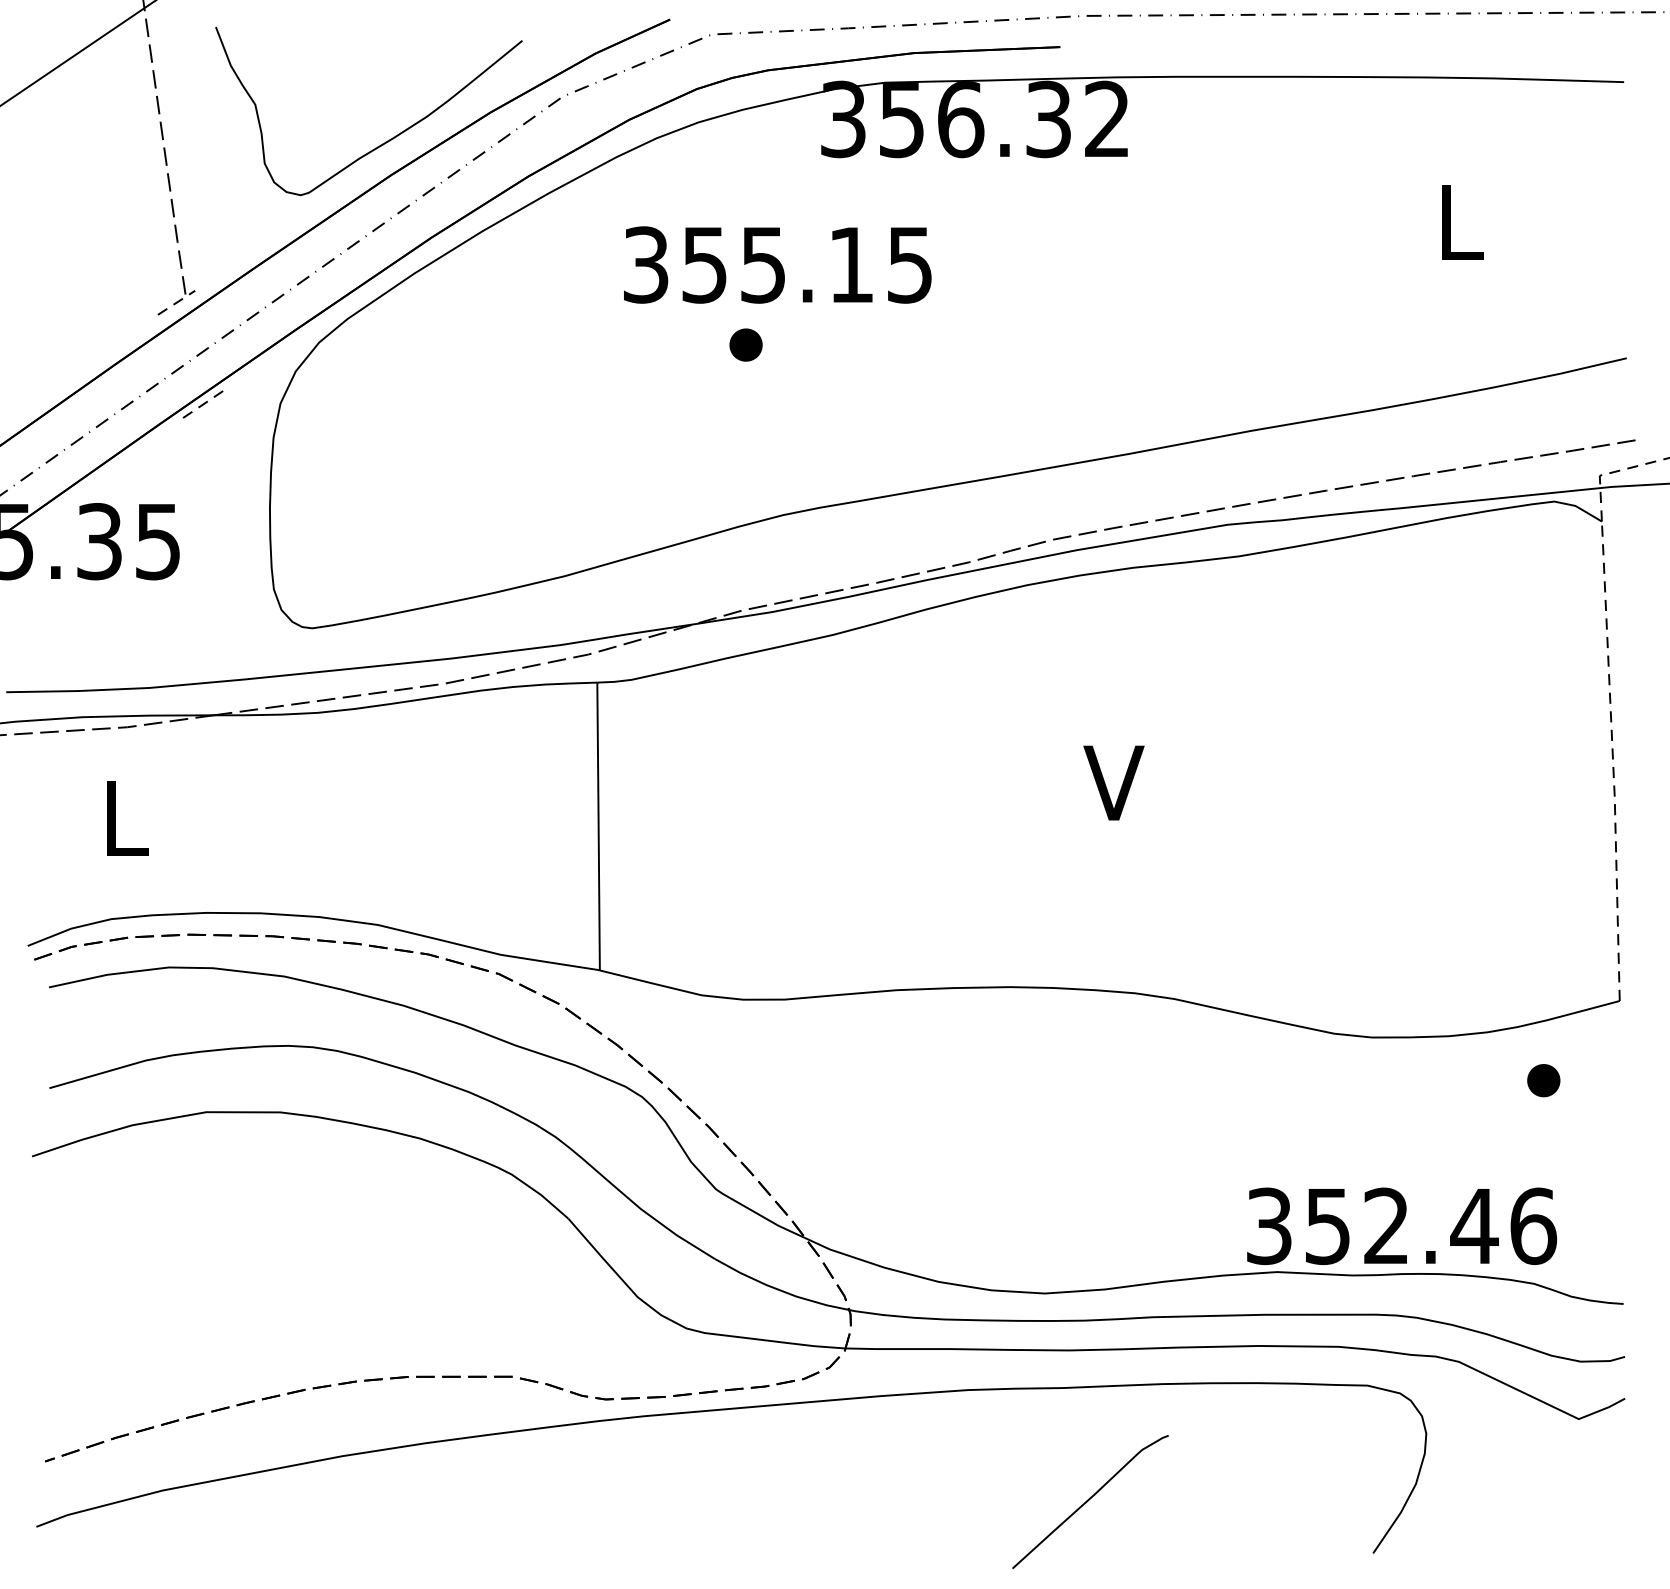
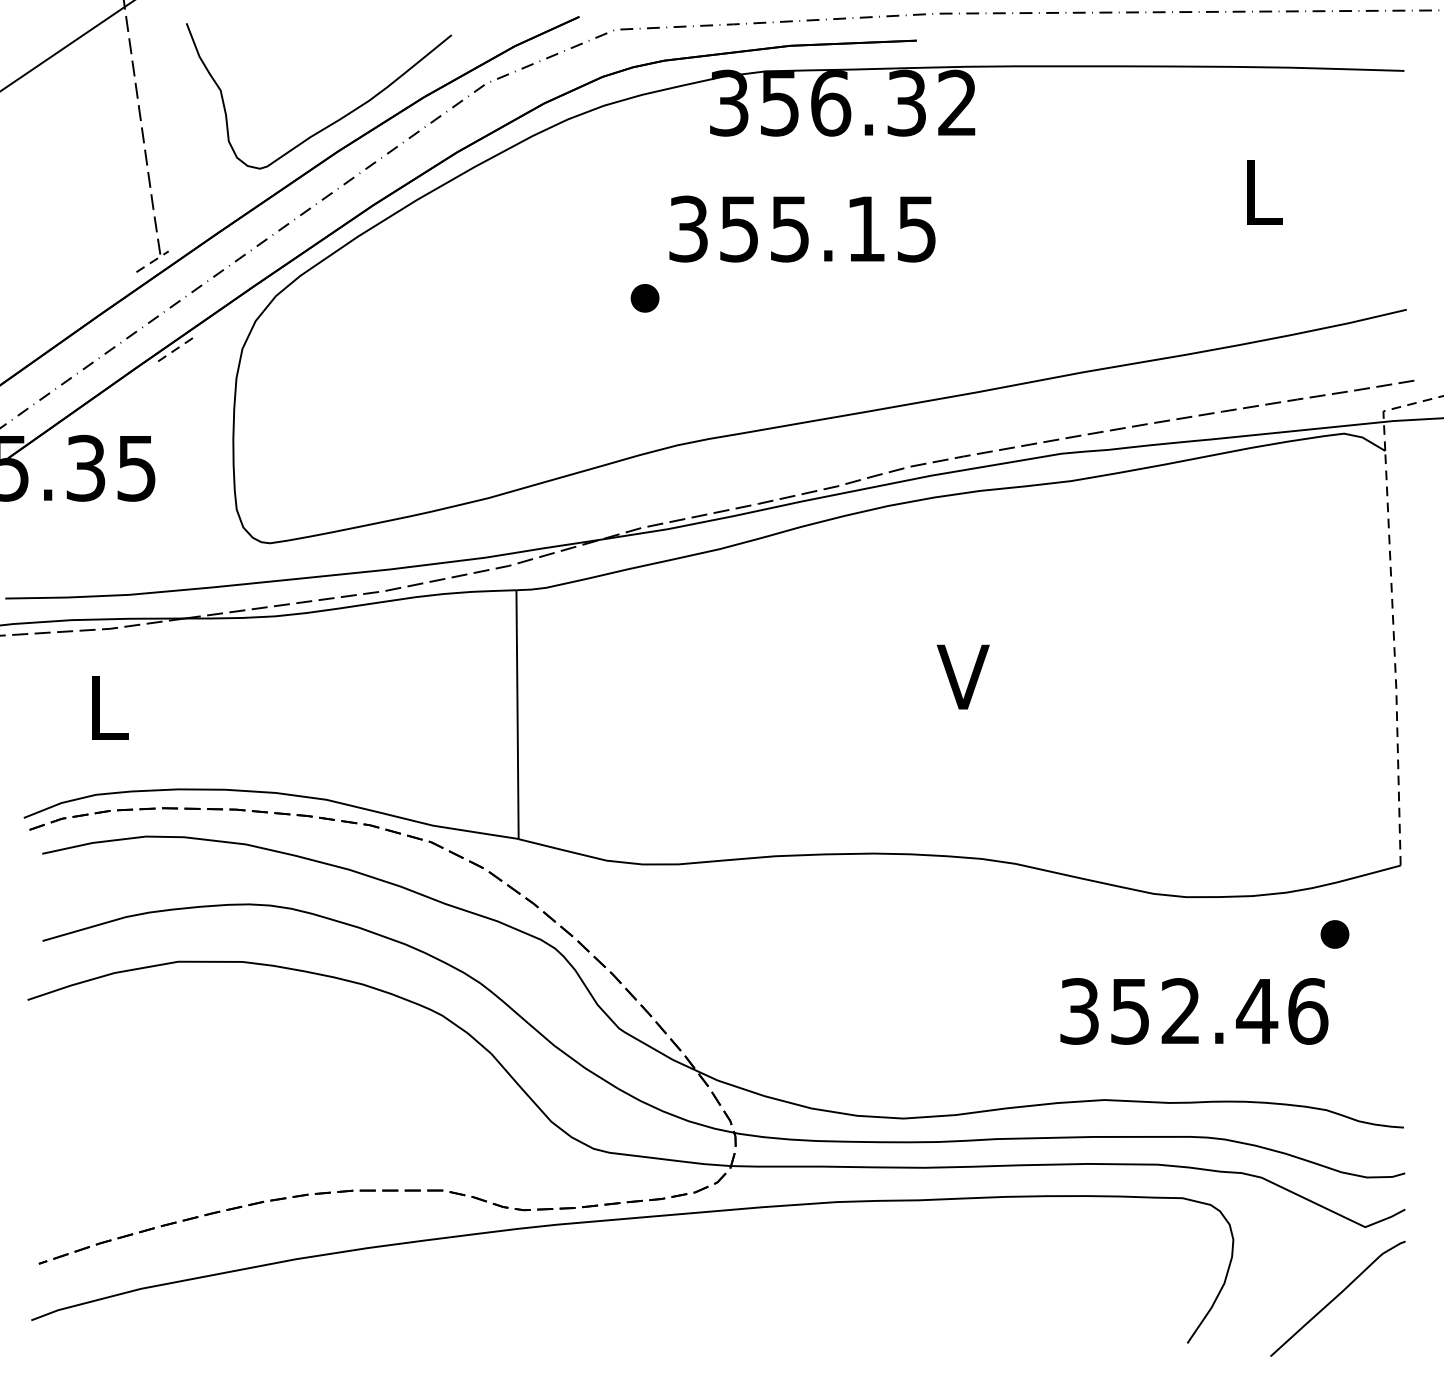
text: (777, 264) -> (802, 228), moved
text: (1402, 1226) -> (1194, 1011), moved
curve: (1089, 1500) -> (1337, 1297), moved

